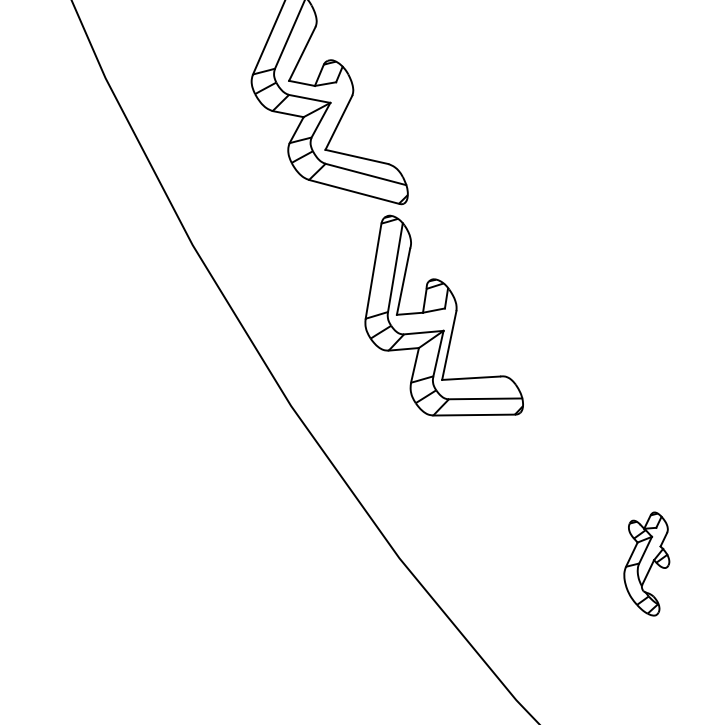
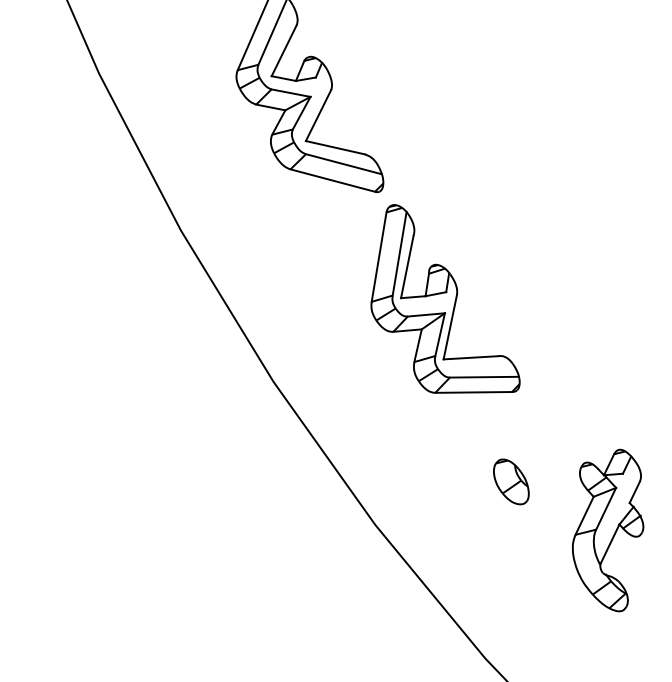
part: (444, 315) -> (445, 298), moved
part: (544, 511) -> (511, 481), added
part: (646, 564) -> (607, 530), size x1.67

